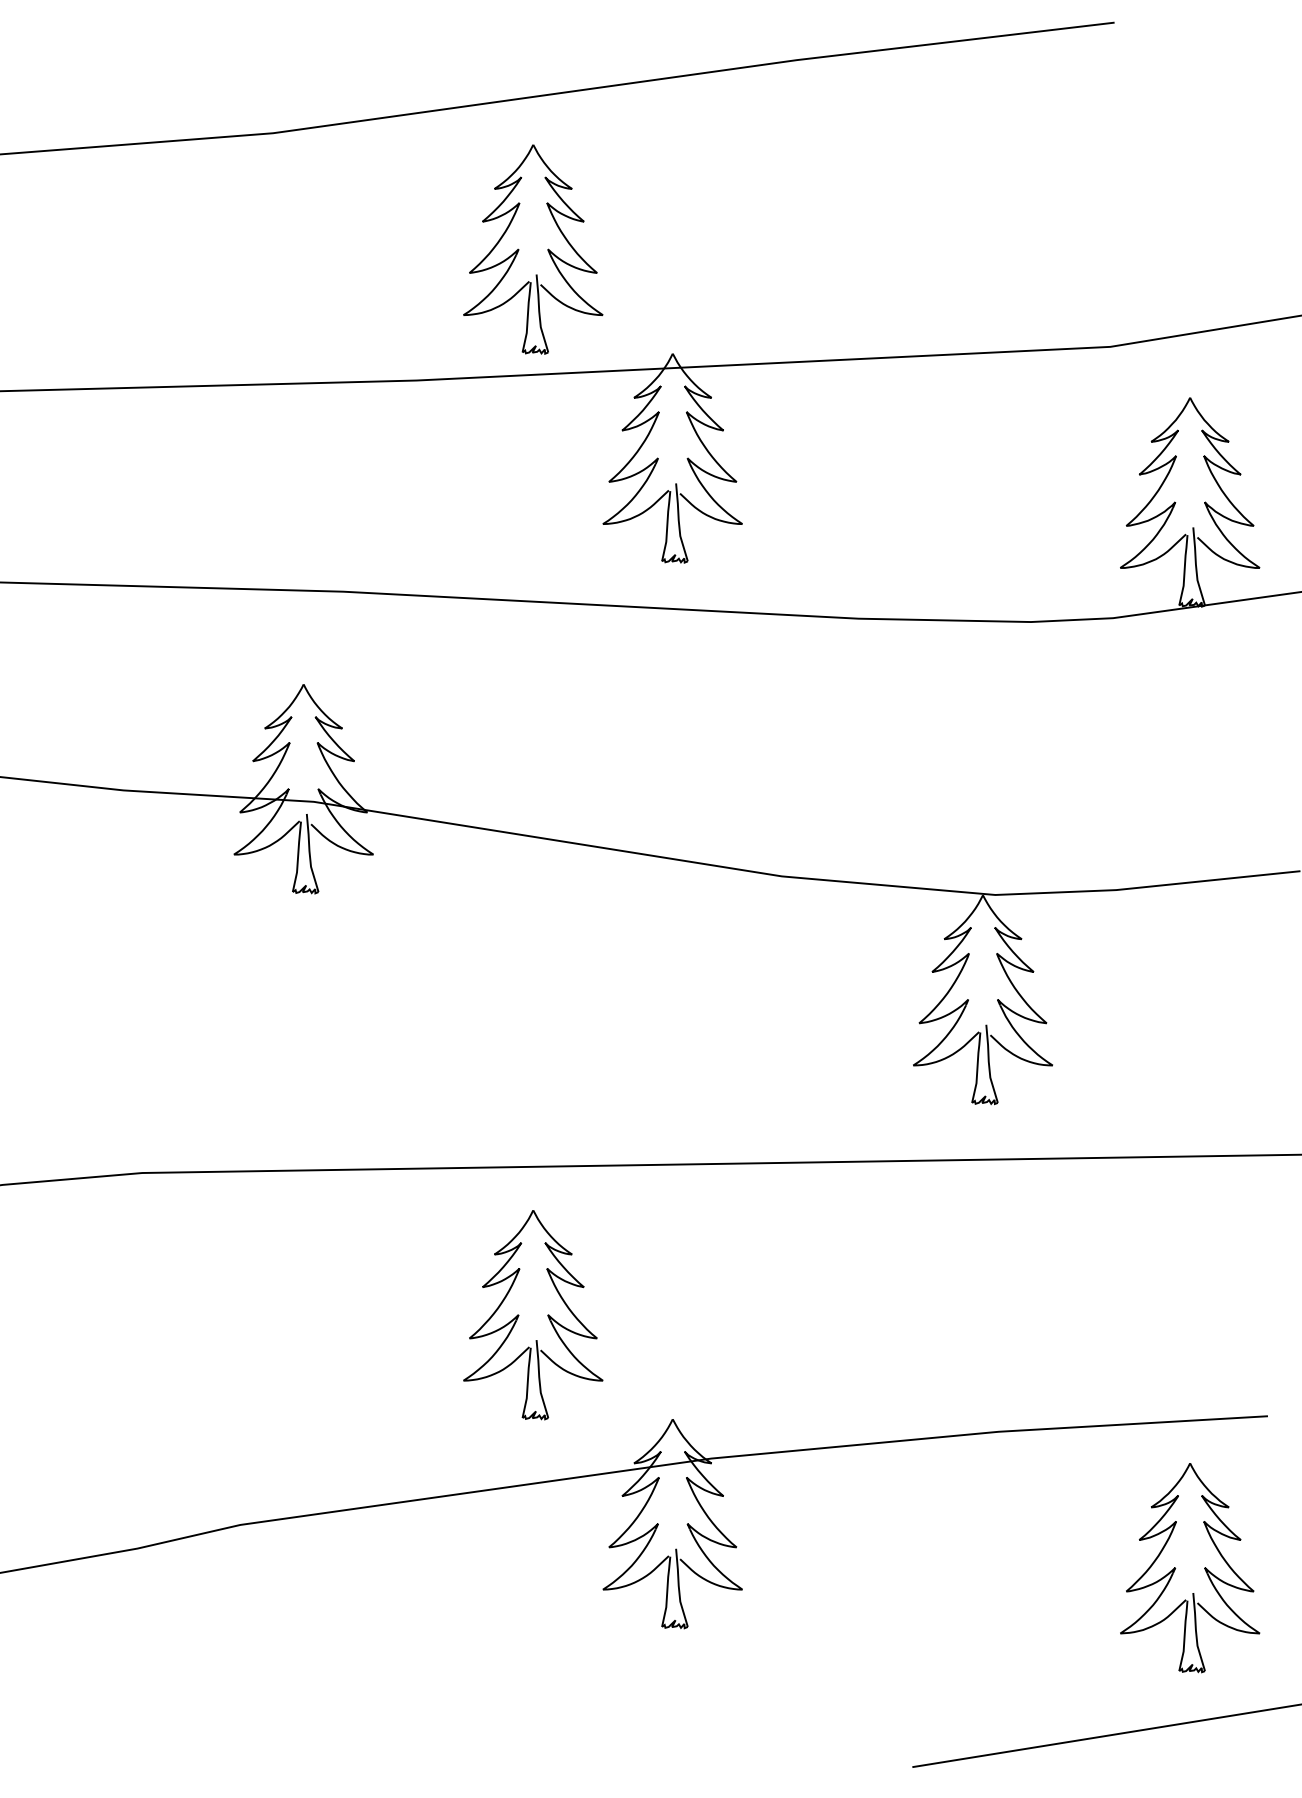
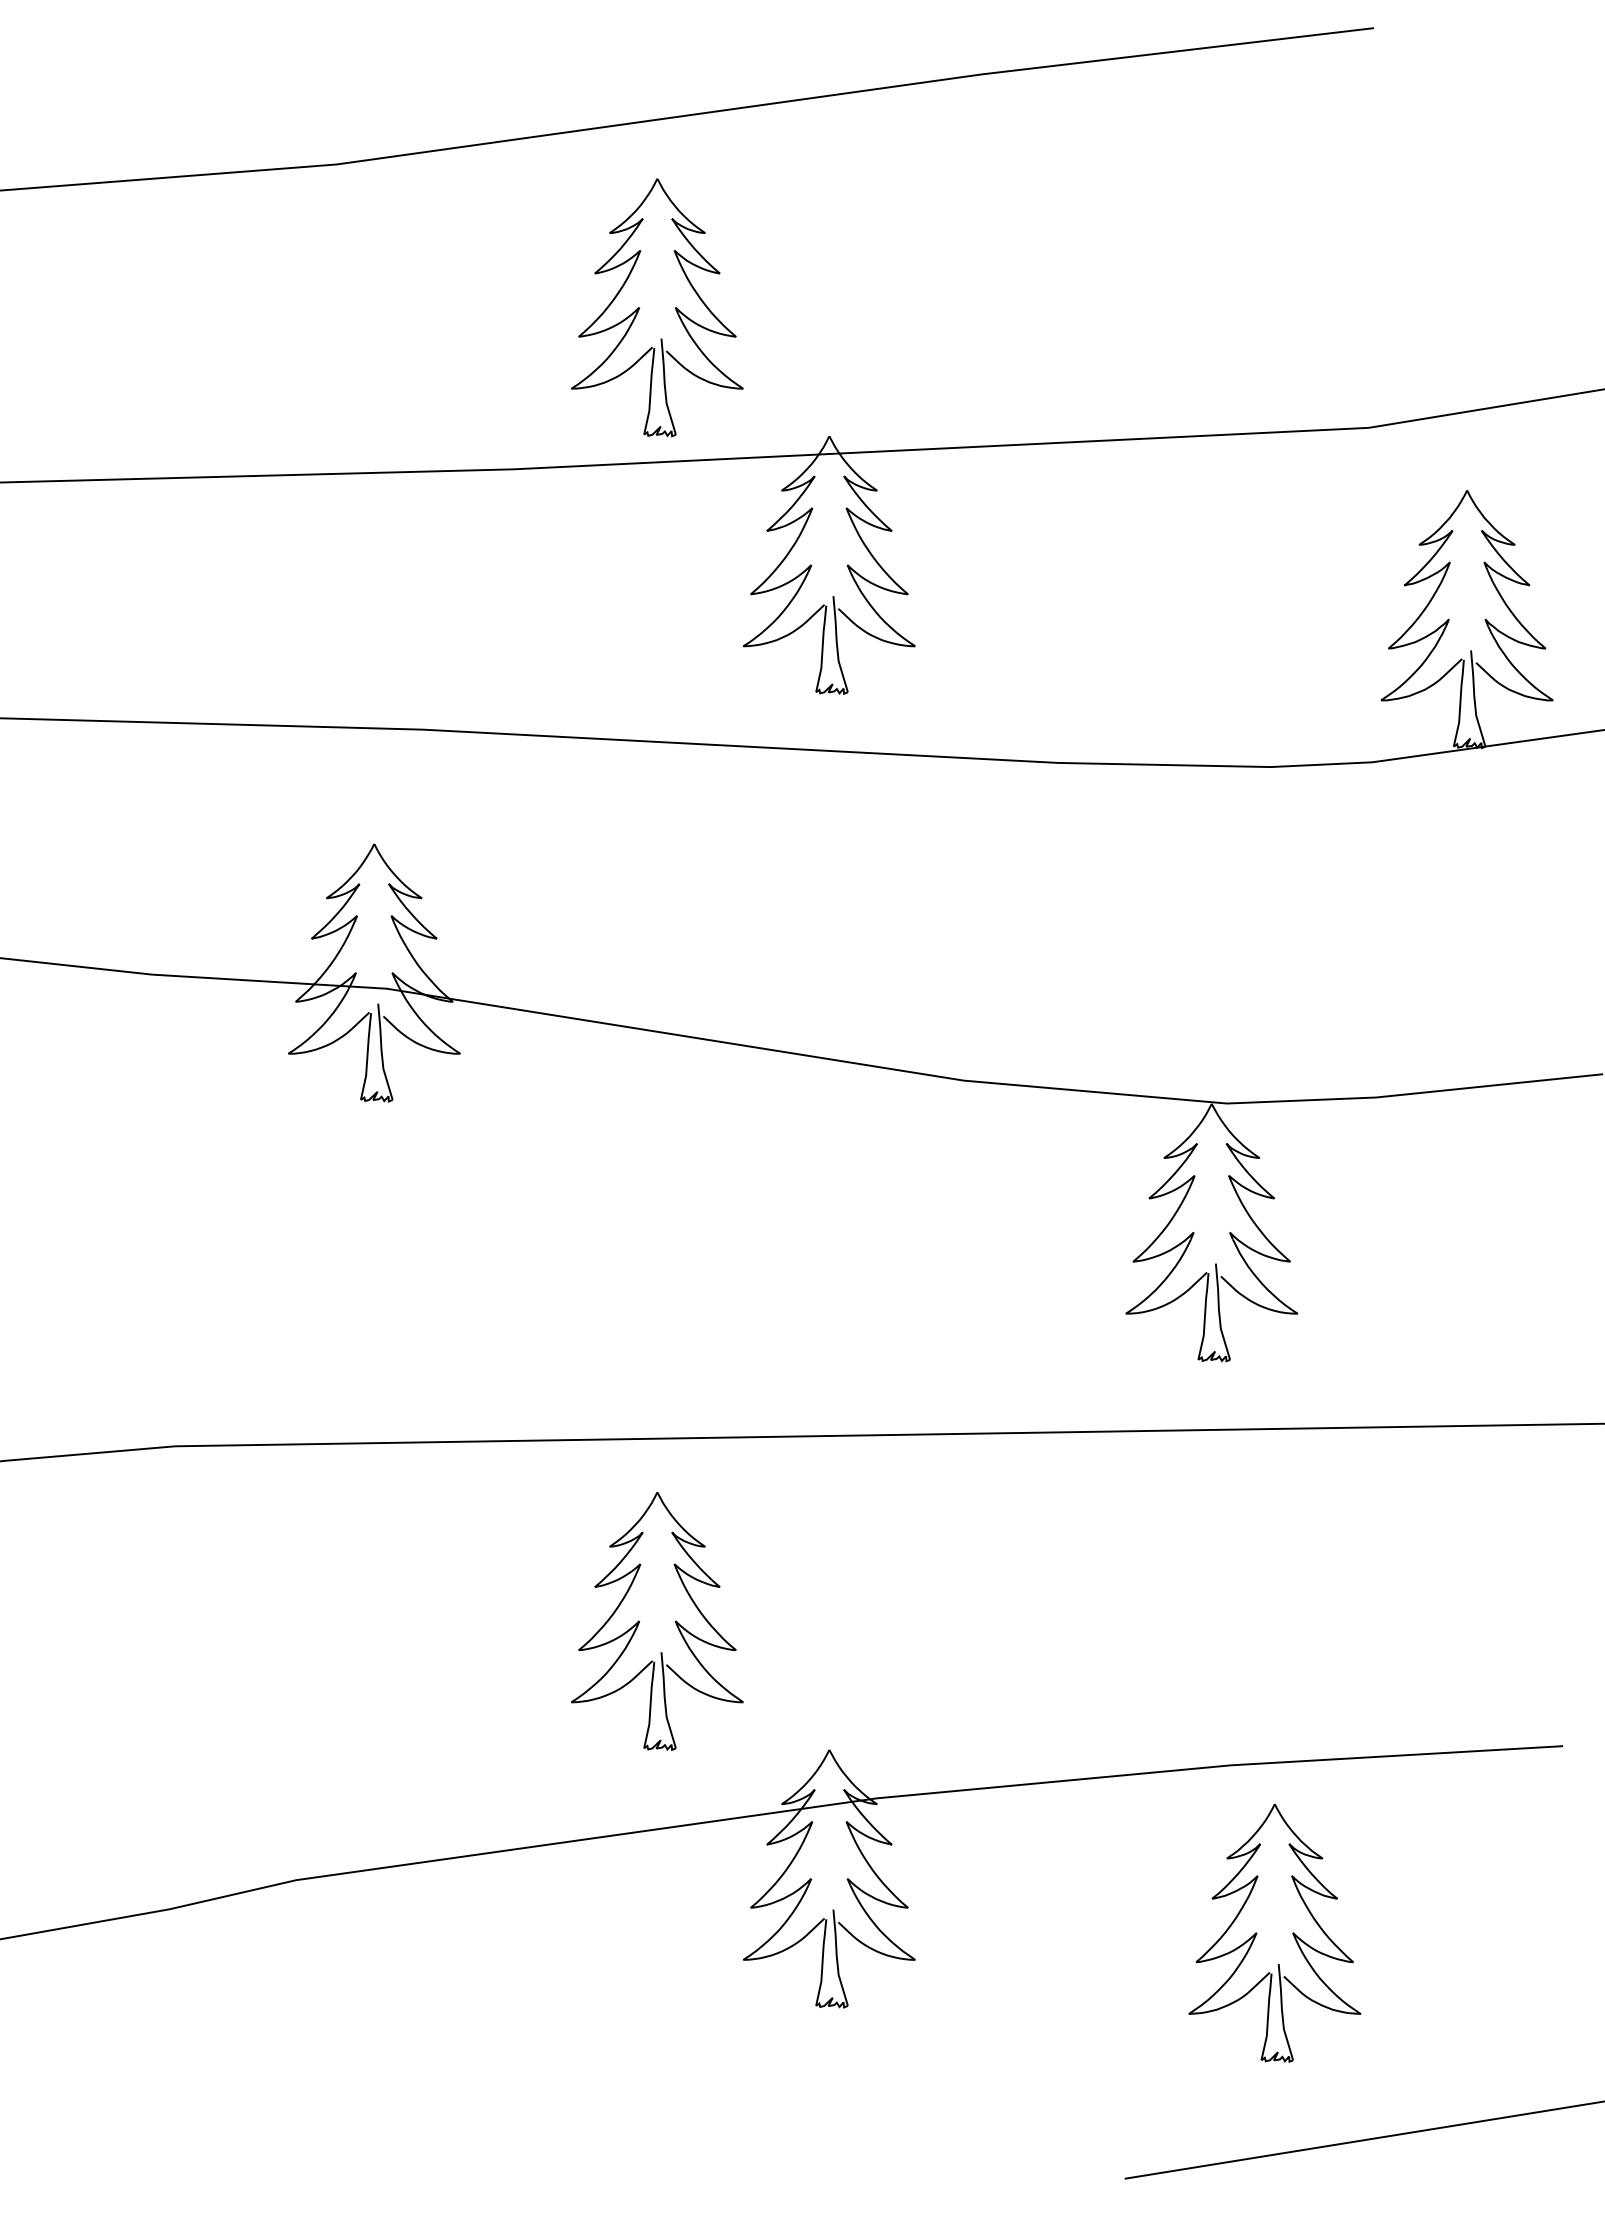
part: (1176, 1568) -> (1258, 1933), moved

